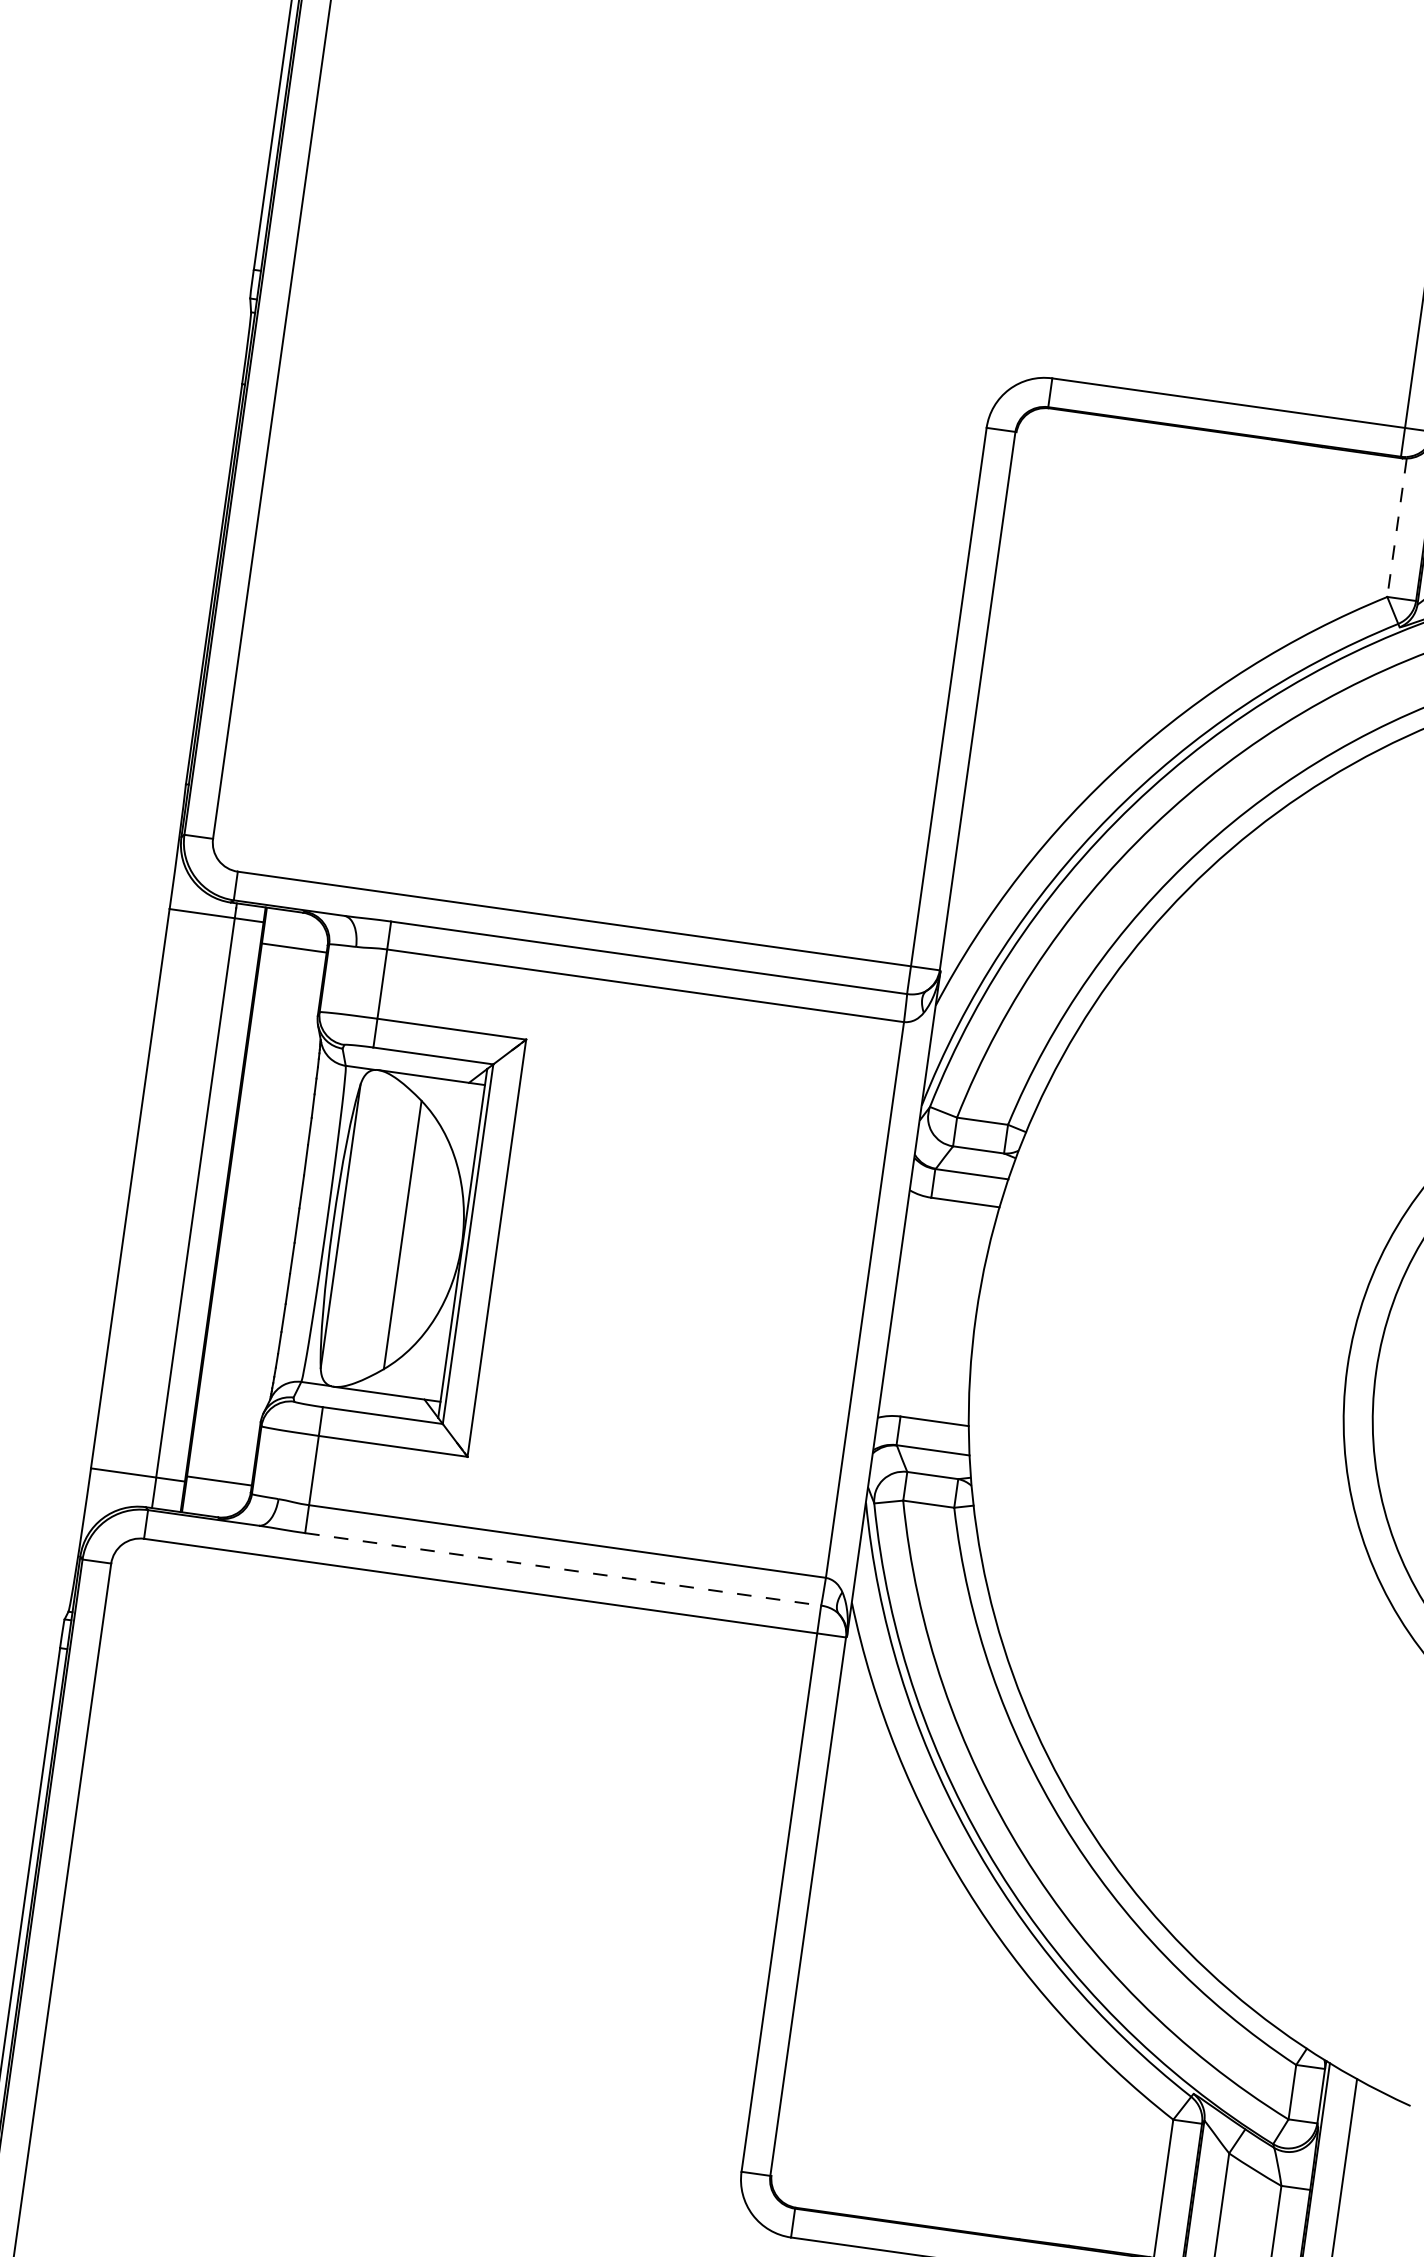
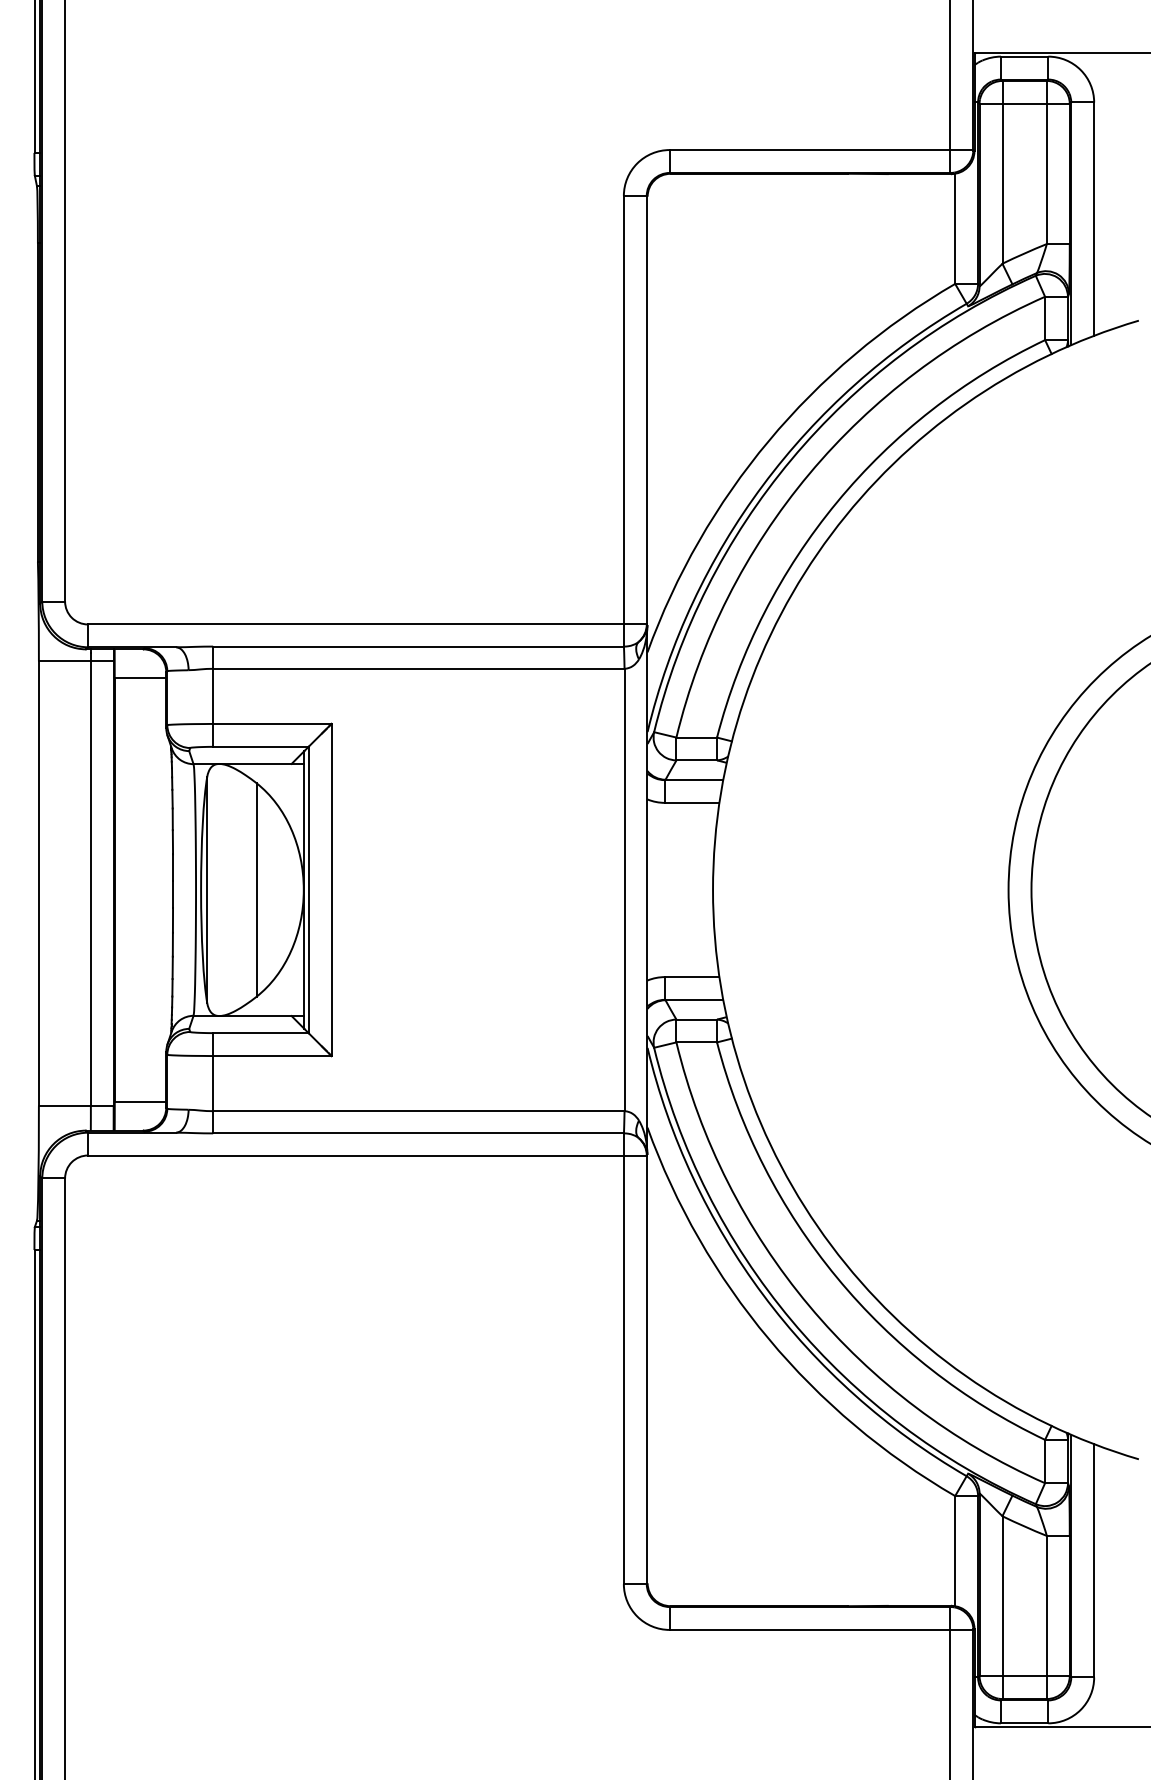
line: (1397, 528) -> (955, 229), dashed -> solid
line: (564, 1569) -> (419, 1133), dashed -> solid

